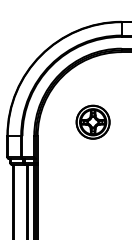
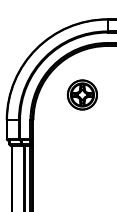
part: (93, 121) -> (82, 94), moved

